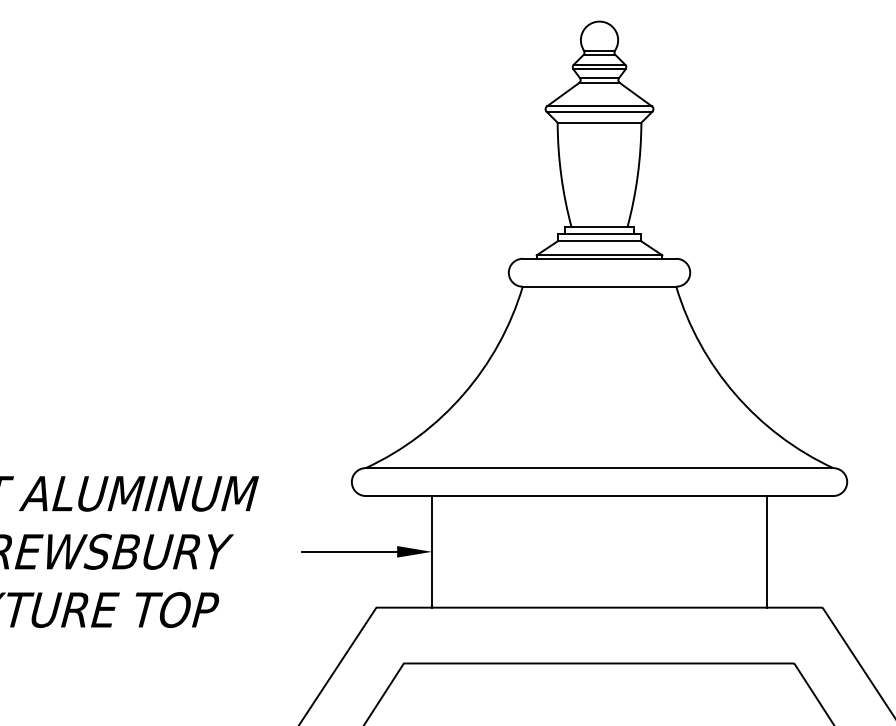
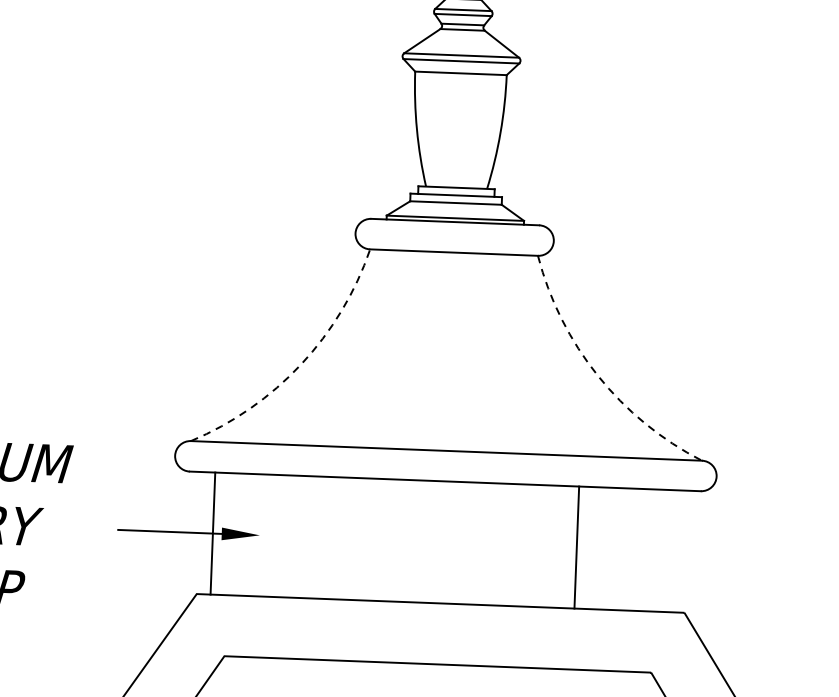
arc: (463, 394) -> (300, 364), solid -> dashed
arc: (735, 394) -> (598, 376), solid -> dashed
line: (432, 551) -> (213, 533), moved
line: (766, 551) -> (576, 547), moved

